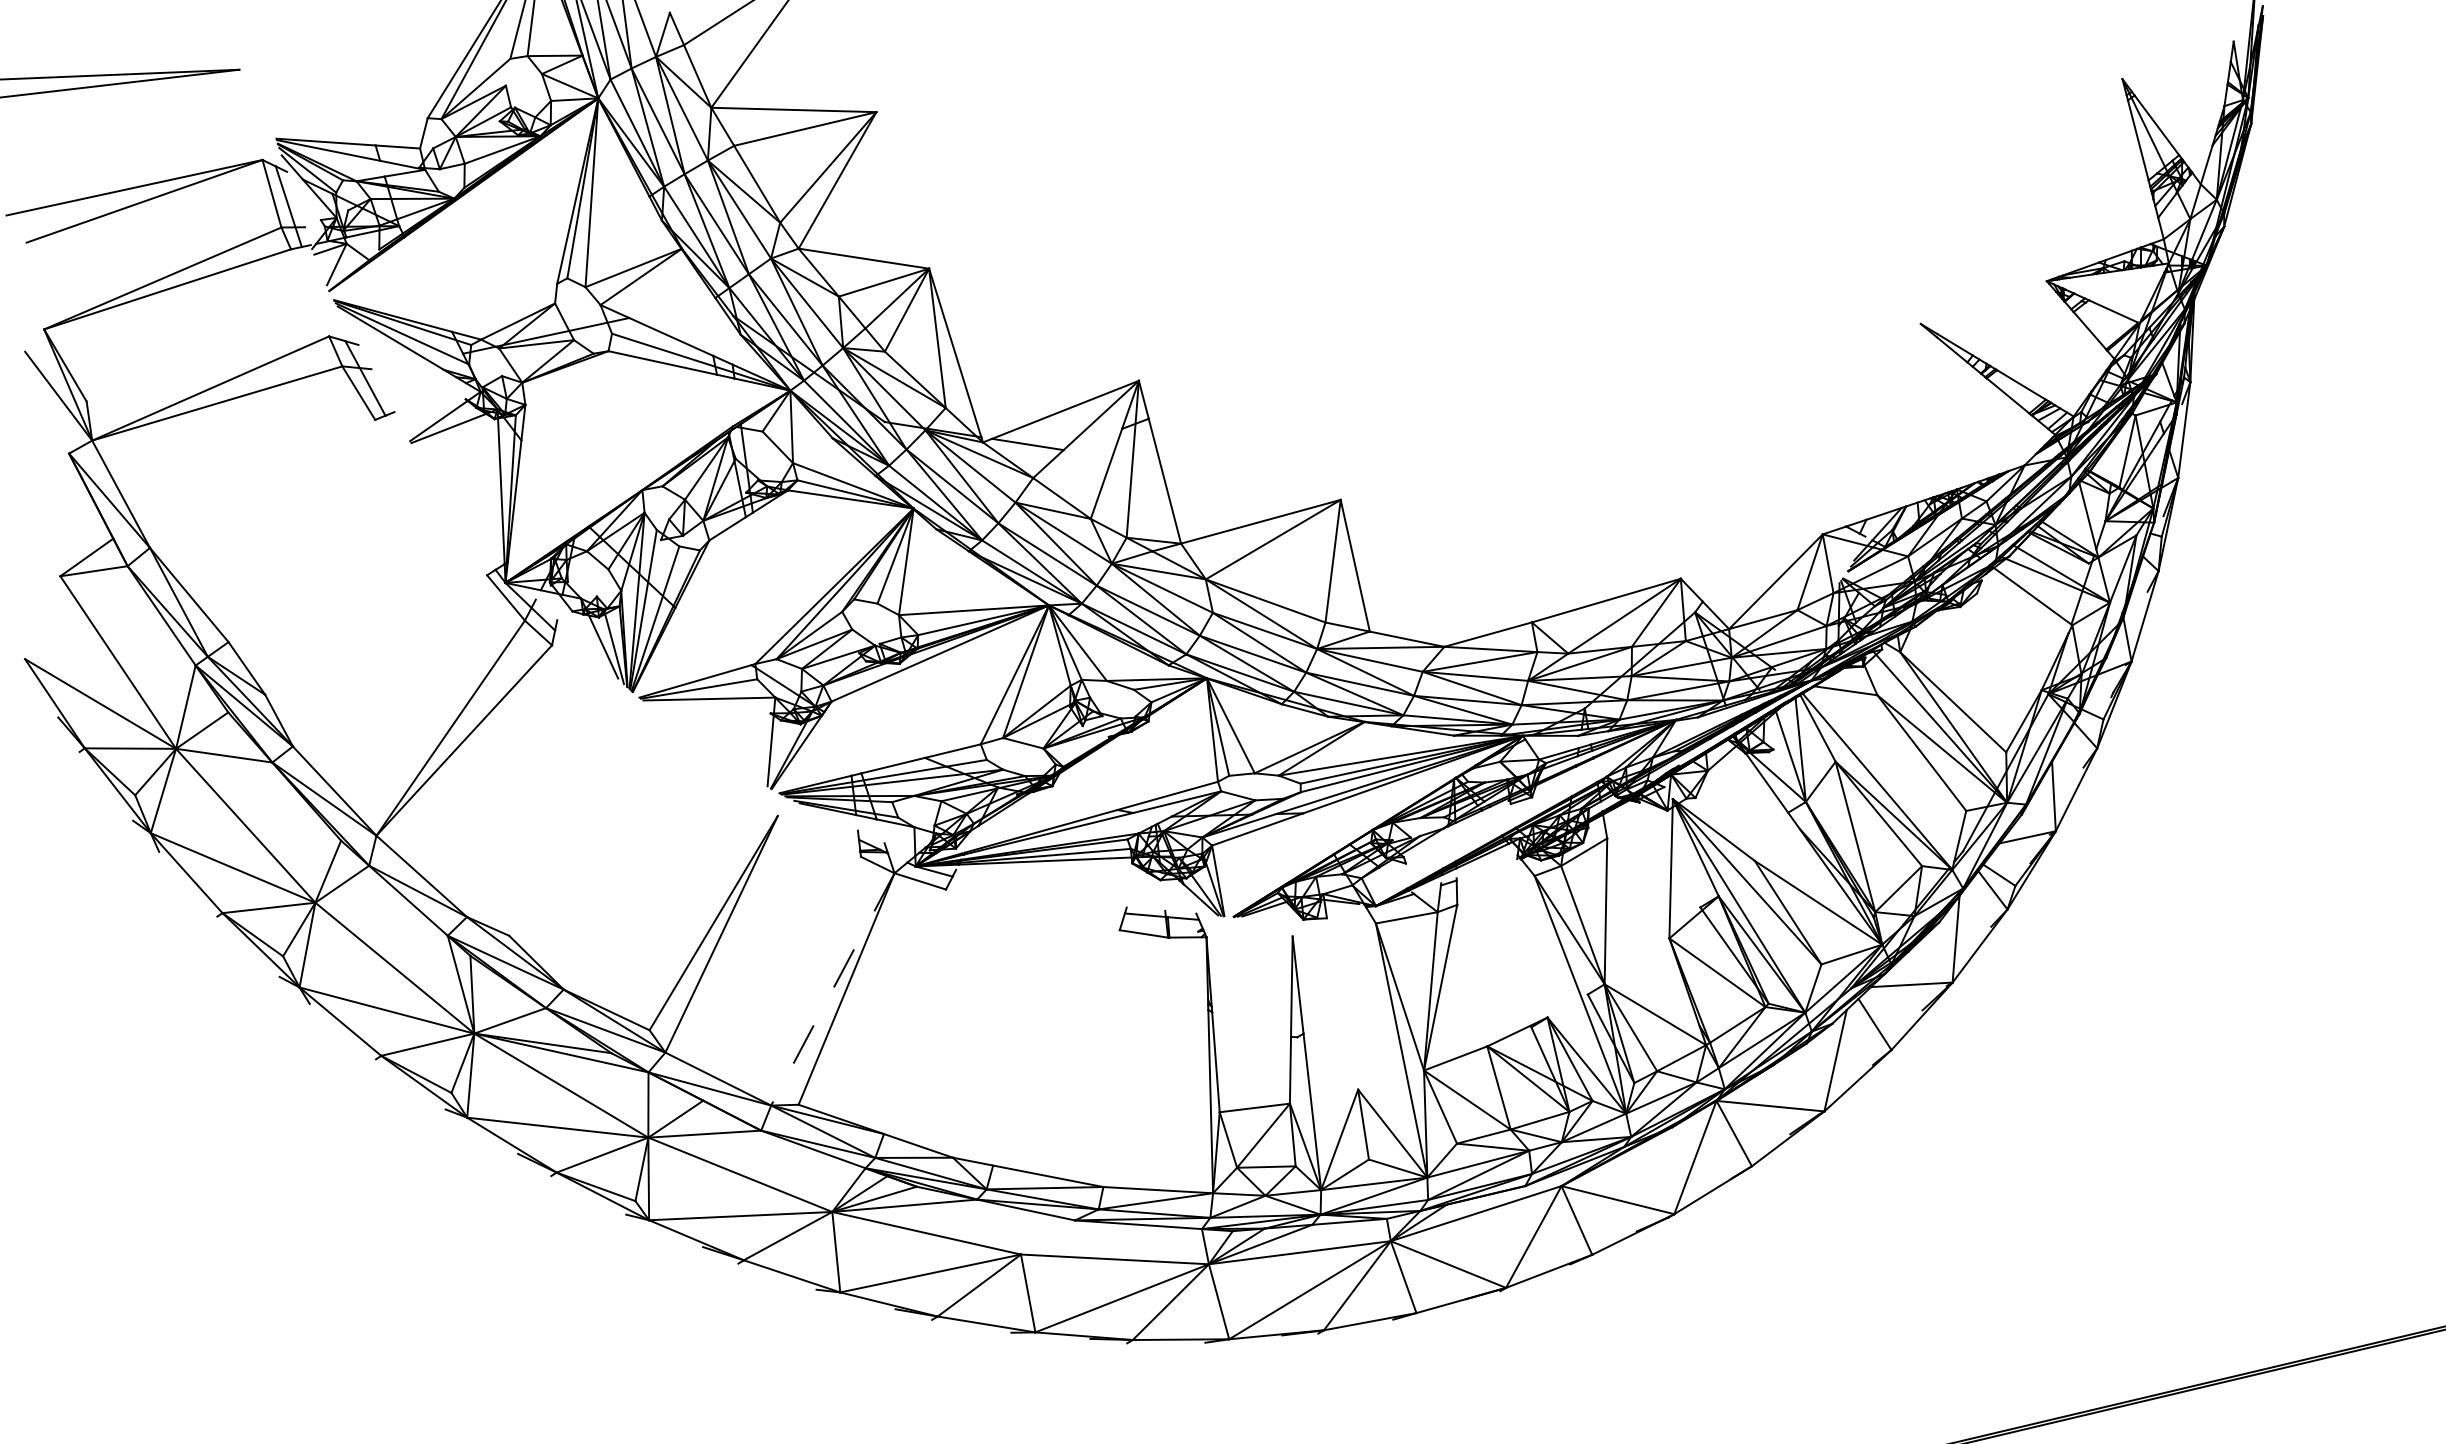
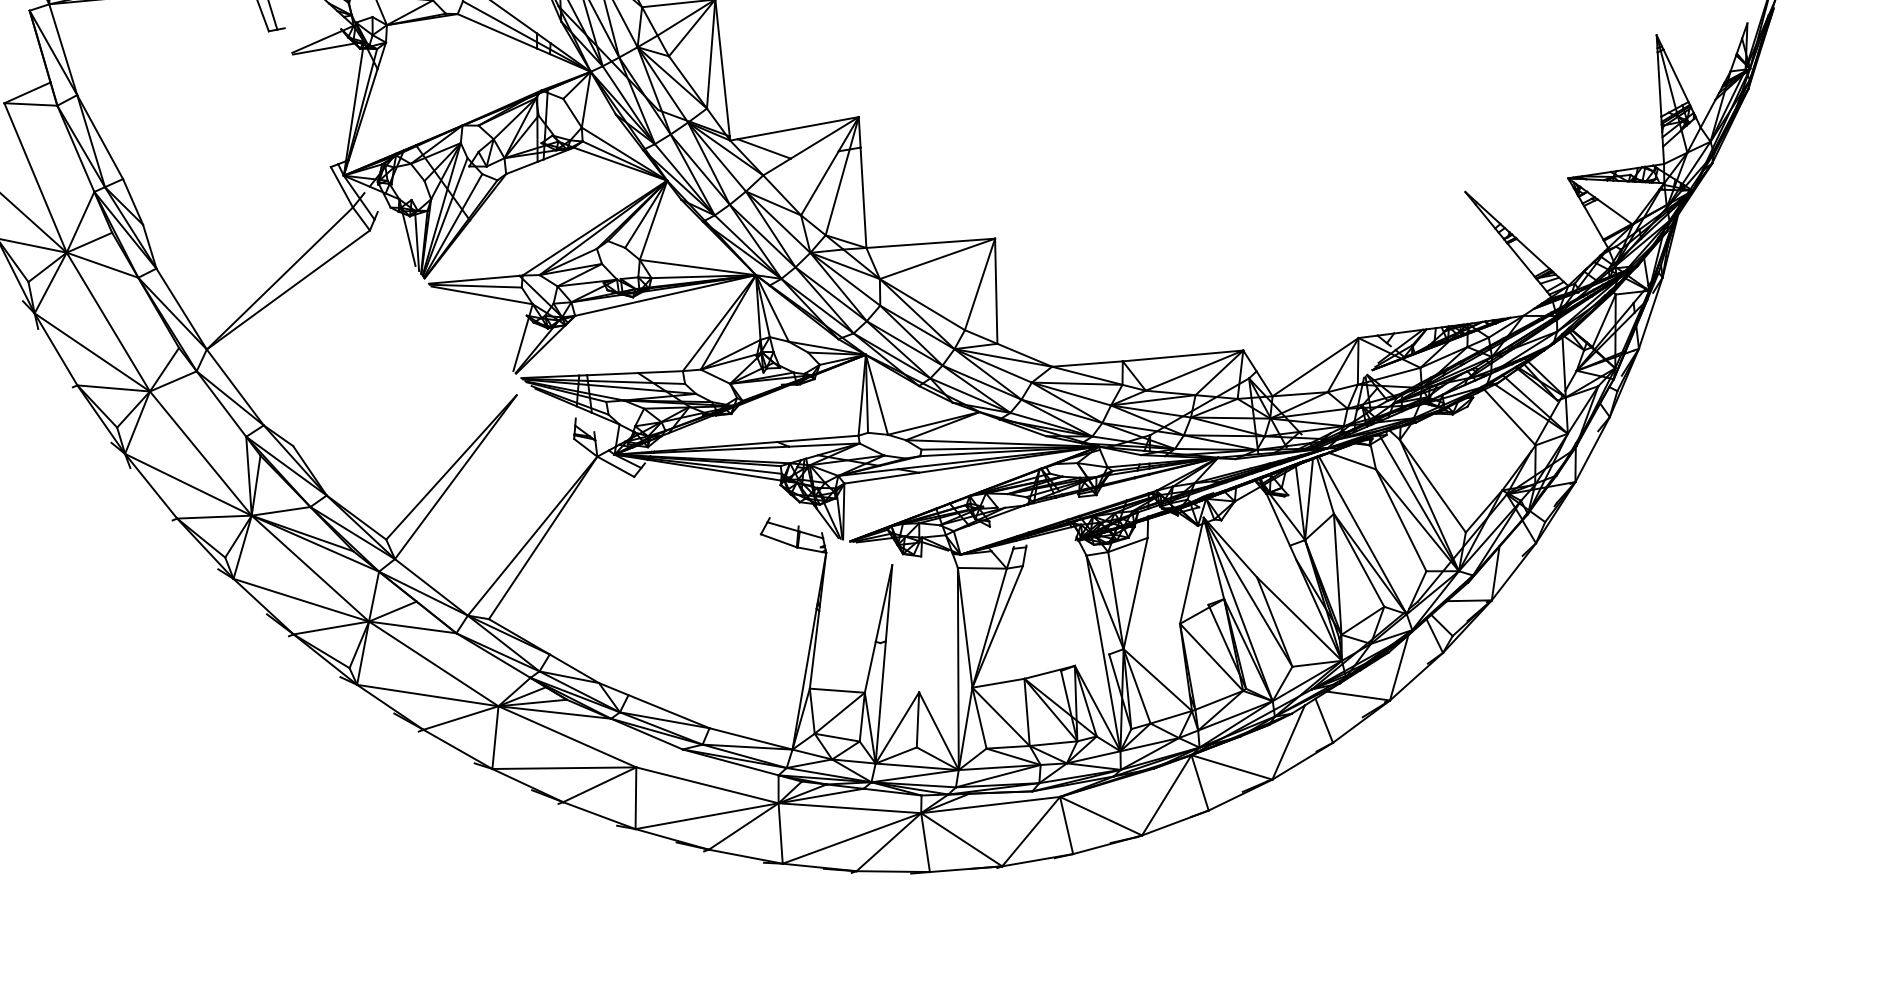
line: (832, 989) -> (532, 536), dashed -> solid

